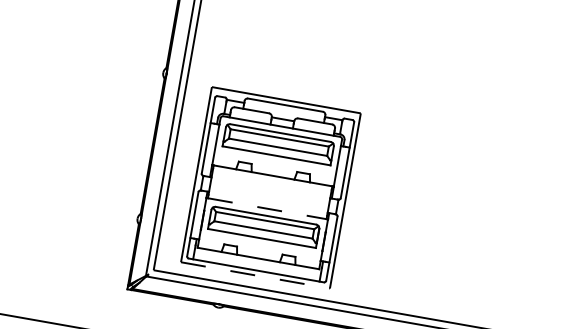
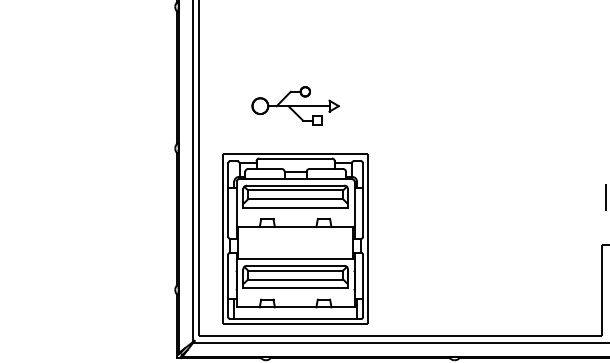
part: (294, 50) -> (295, 105), added
line: (267, 209) -> (295, 259), dashed -> solid
line: (256, 275) -> (296, 323), dashed -> solid

